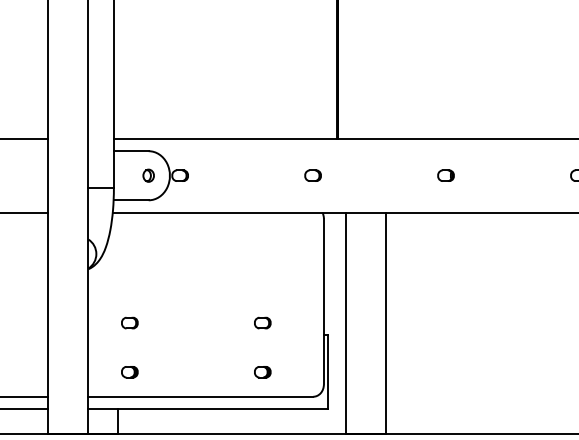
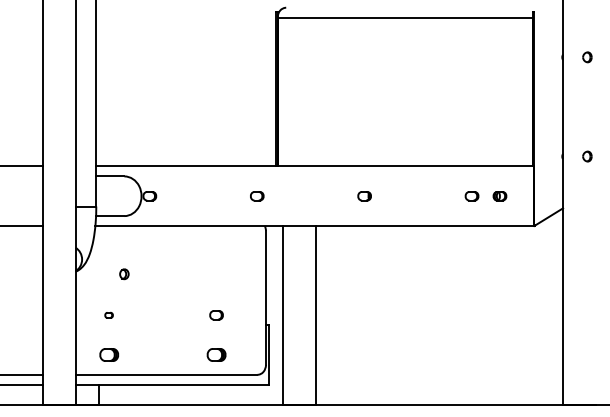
part: (148, 176) -> (124, 274), moved
part: (129, 323) -> (108, 315), size x0.6
part: (129, 371) -> (108, 354), size x1.4
part: (262, 371) -> (216, 354), size x1.4

